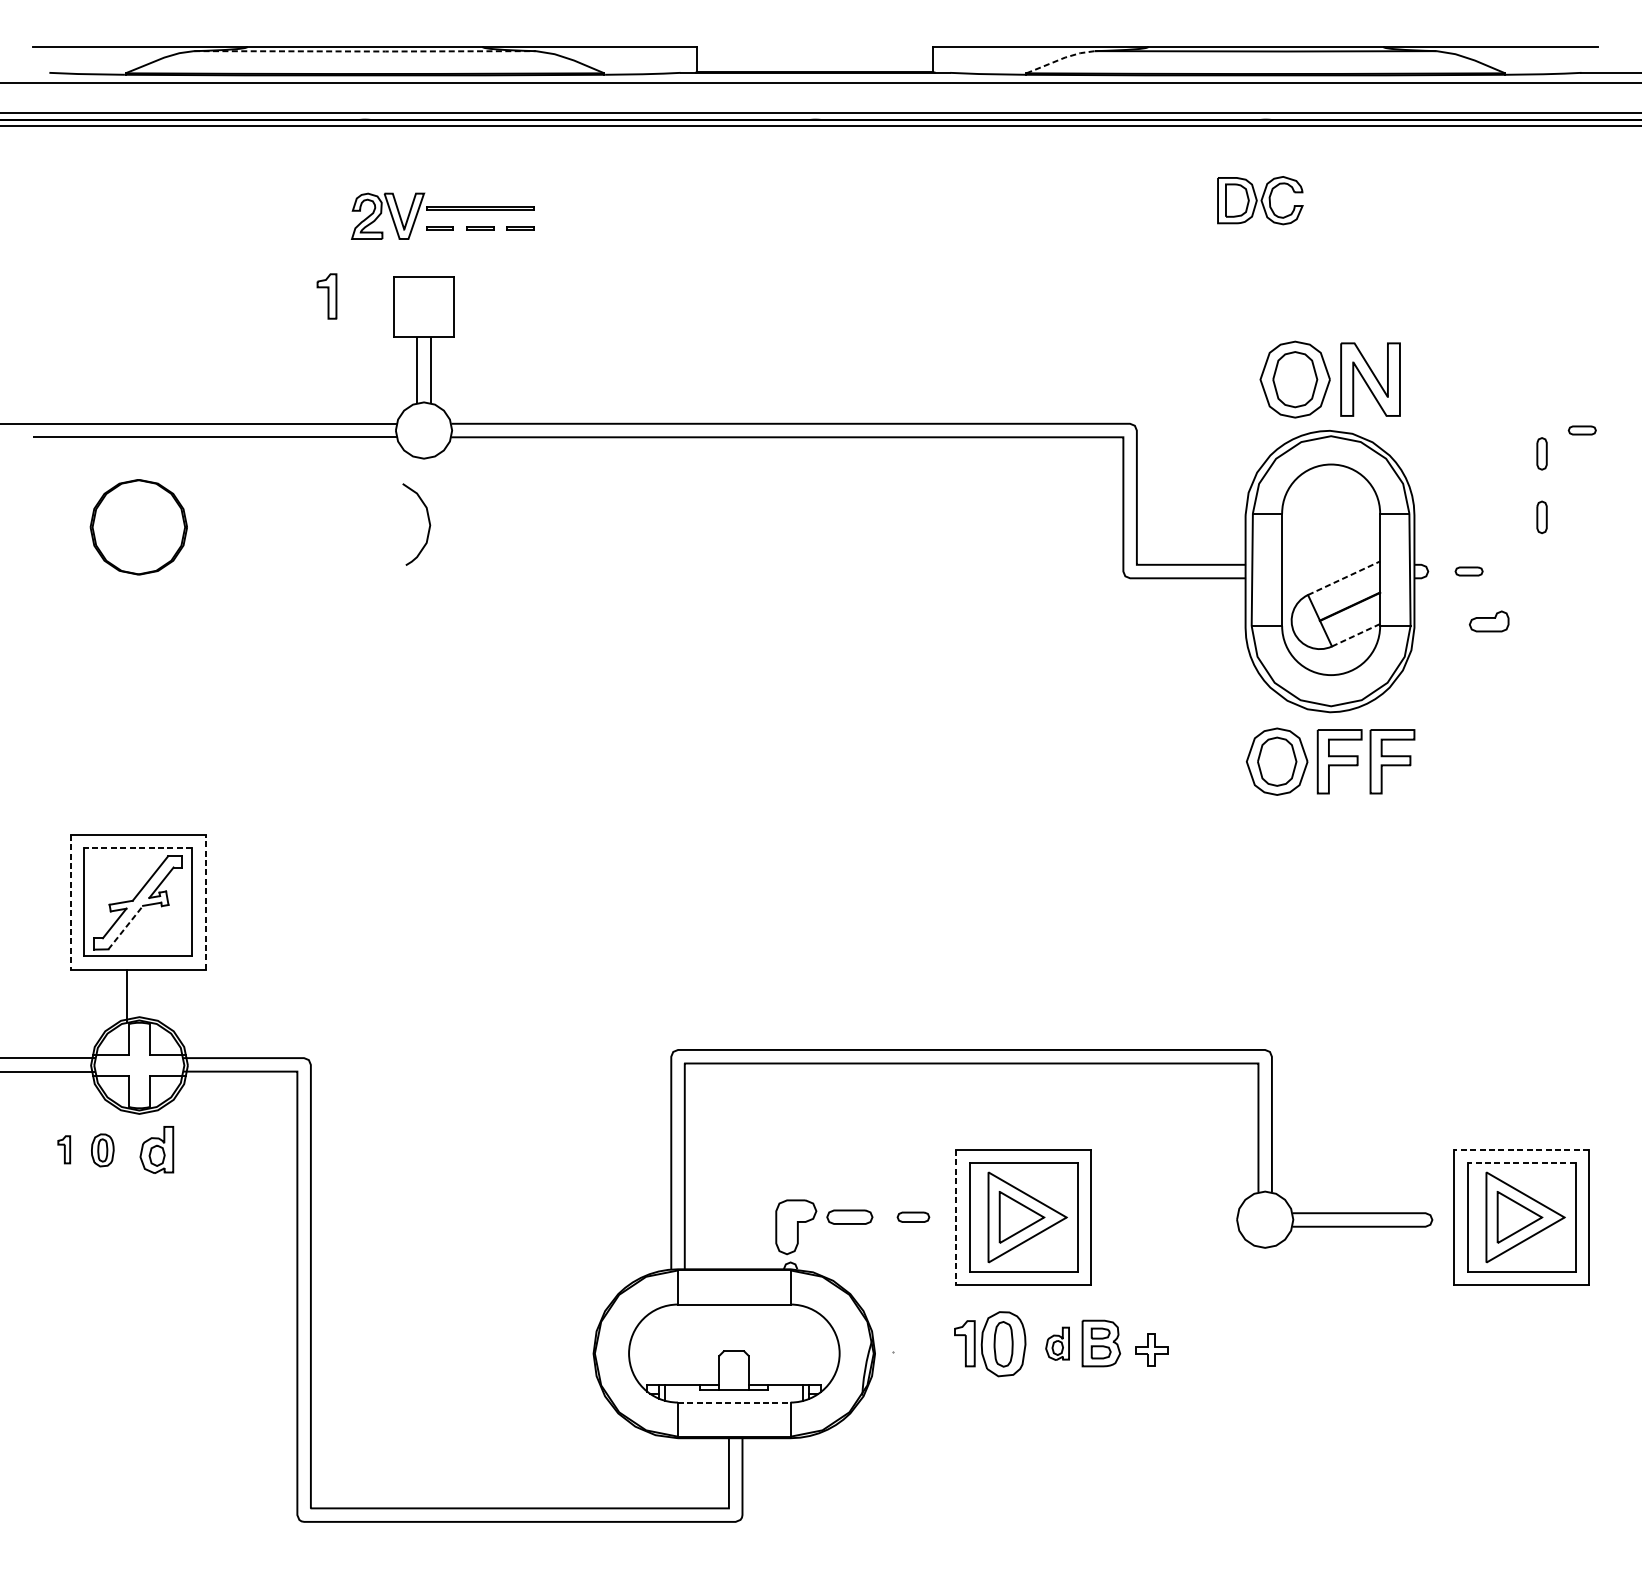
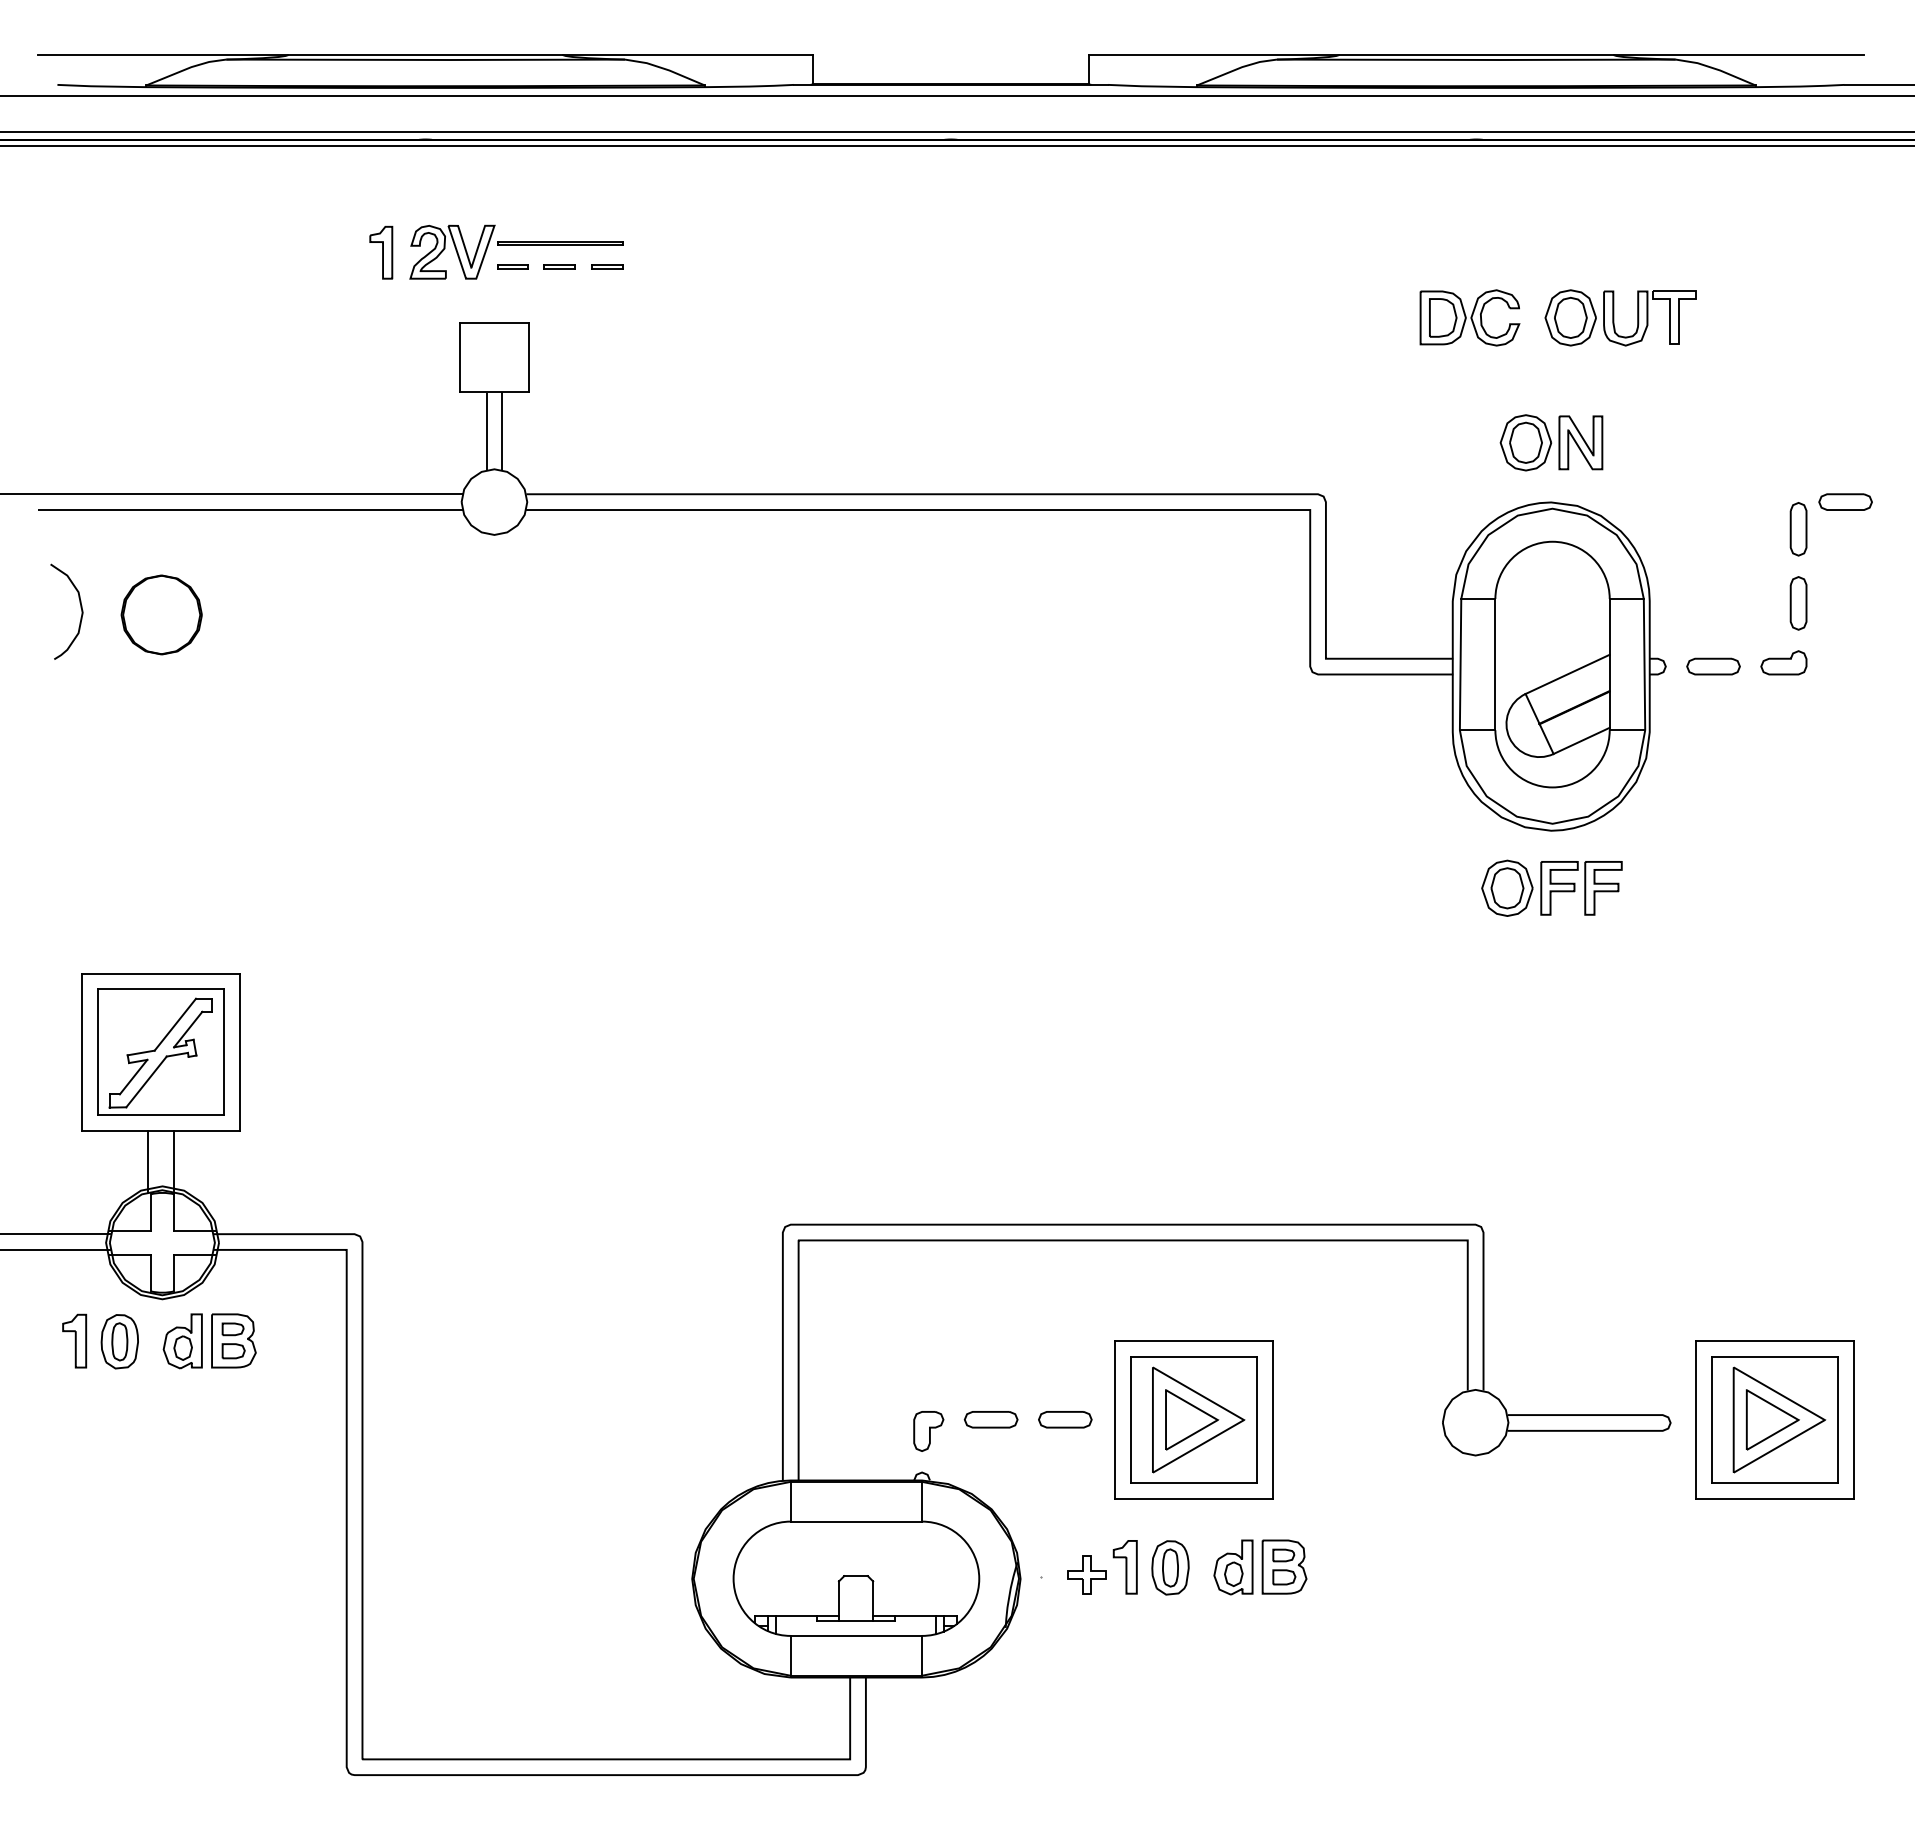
line: (365, 51) -> (426, 59), dashed -> solid
line: (1061, 58) -> (1237, 68), dashed -> solid
part: (1259, 200) -> (1469, 317), moved
part: (1389, 272) -> (1620, 317), added
part: (327, 296) -> (381, 252), moved
part: (1330, 379) -> (1551, 442), size x0.62
part: (1582, 430) -> (1845, 501), size x1.67
part: (1541, 454) -> (1798, 529), size x1.43
part: (1541, 517) -> (1798, 603), size x1.43
curve: (428, 521) -> (80, 608), moved
part: (138, 526) -> (161, 614), size x0.71
part: (1469, 571) -> (1713, 666), size x1.67
line: (1344, 578) -> (1568, 674), dashed -> solid
curve: (1488, 618) -> (1783, 659), moved
line: (1355, 634) -> (1581, 740), dashed -> solid
part: (1330, 760) -> (1551, 887), size x0.71
line: (137, 848) -> (160, 989), dashed -> solid
line: (70, 902) -> (82, 1052), dashed -> solid
line: (205, 902) -> (239, 1052), dashed -> solid
line: (125, 927) -> (146, 1081), dashed -> solid
line: (149, 994) -> (174, 1160), added
part: (64, 1149) -> (74, 1340), size x1.67
part: (200, 1149) -> (233, 1340), added
part: (102, 1150) -> (119, 1341), size x1.43
line: (1521, 1150) -> (1774, 1341), dashed -> solid
line: (1521, 1163) -> (1774, 1357), dashed -> solid
part: (913, 1217) -> (1065, 1419), size x1.43
line: (956, 1217) -> (1115, 1420), dashed -> solid
part: (796, 1227) -> (928, 1431), size x0.62
part: (1003, 1343) -> (1170, 1567), size x0.71
part: (1057, 1343) -> (1233, 1567), size x1.43
part: (1151, 1349) -> (1086, 1574), moved
line: (734, 1402) -> (856, 1635), dashed -> solid

